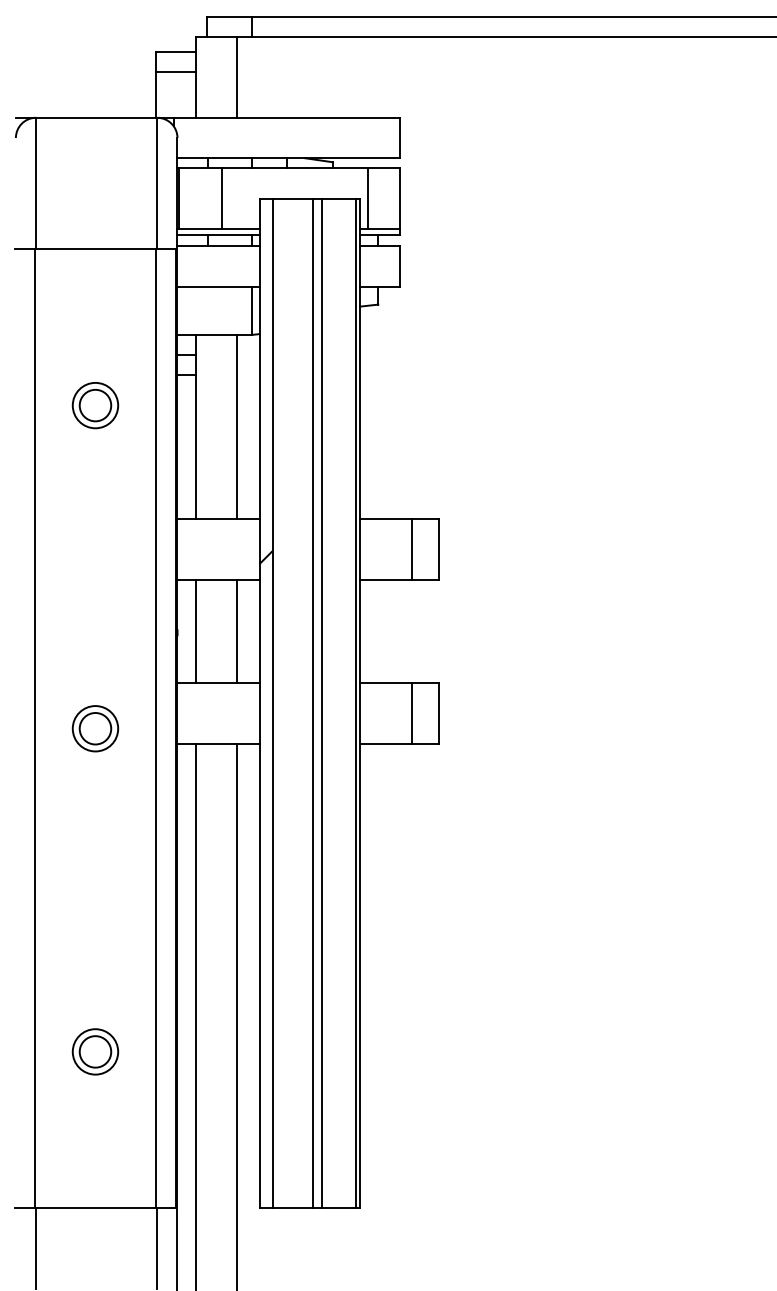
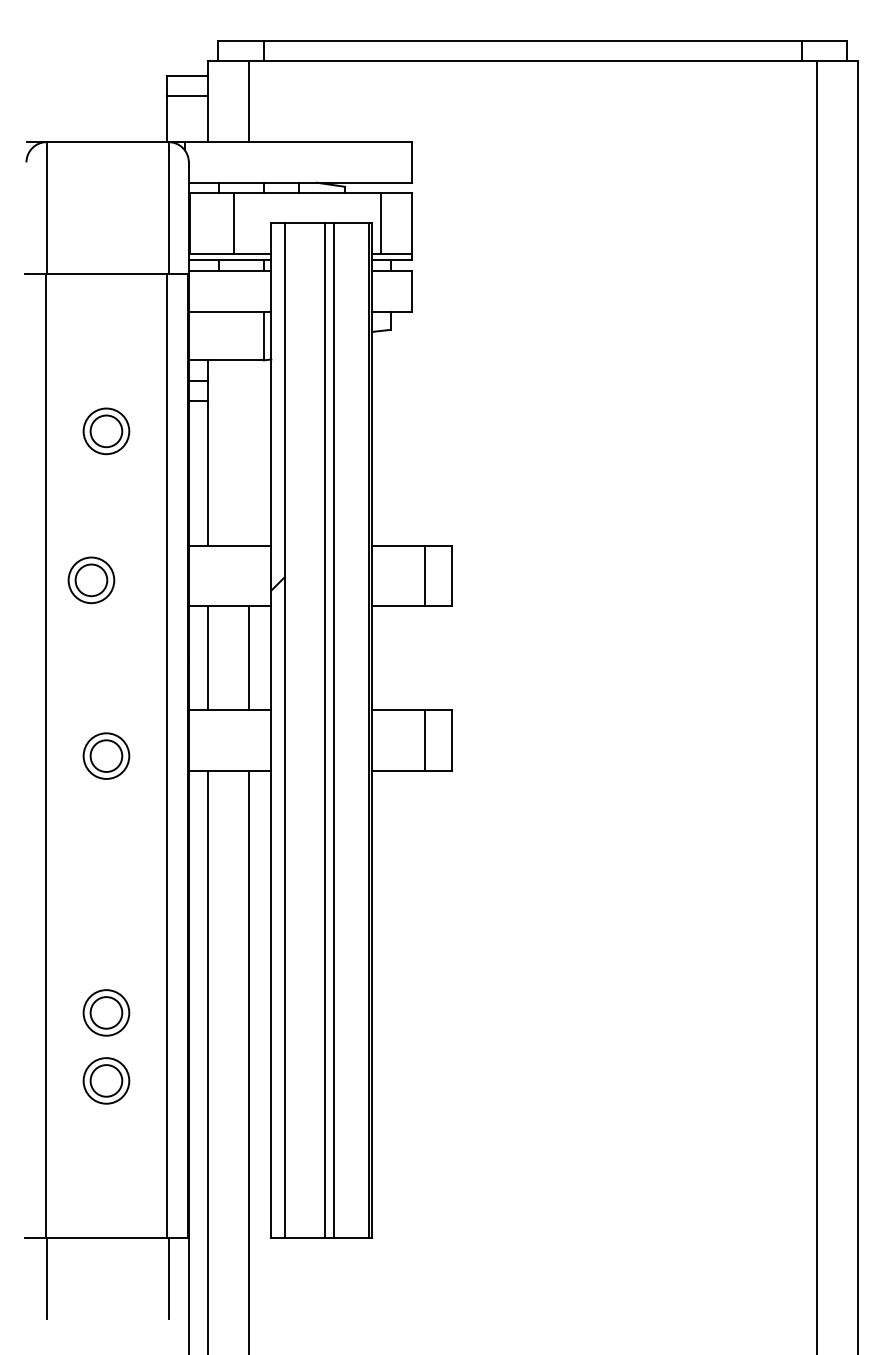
line: (236, 426) -> (248, 452), removed
part: (80, 553) -> (91, 580), added
part: (95, 983) -> (106, 1012), added

